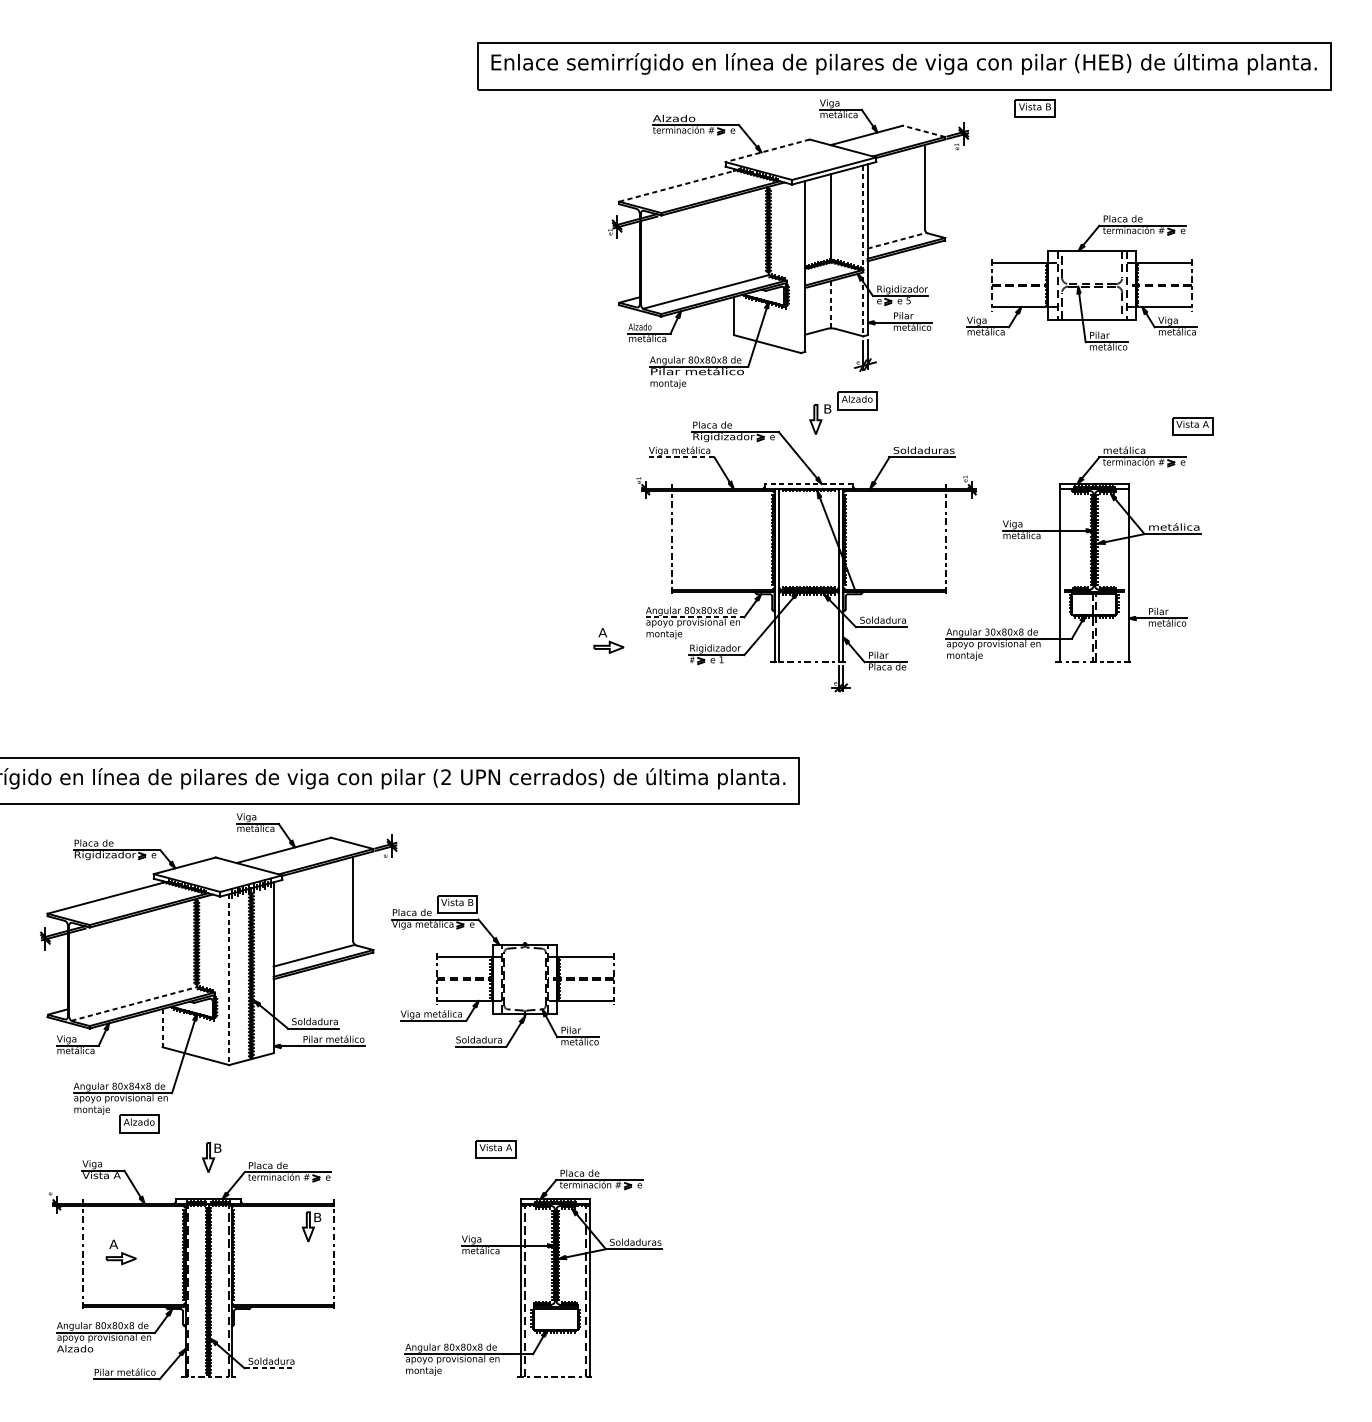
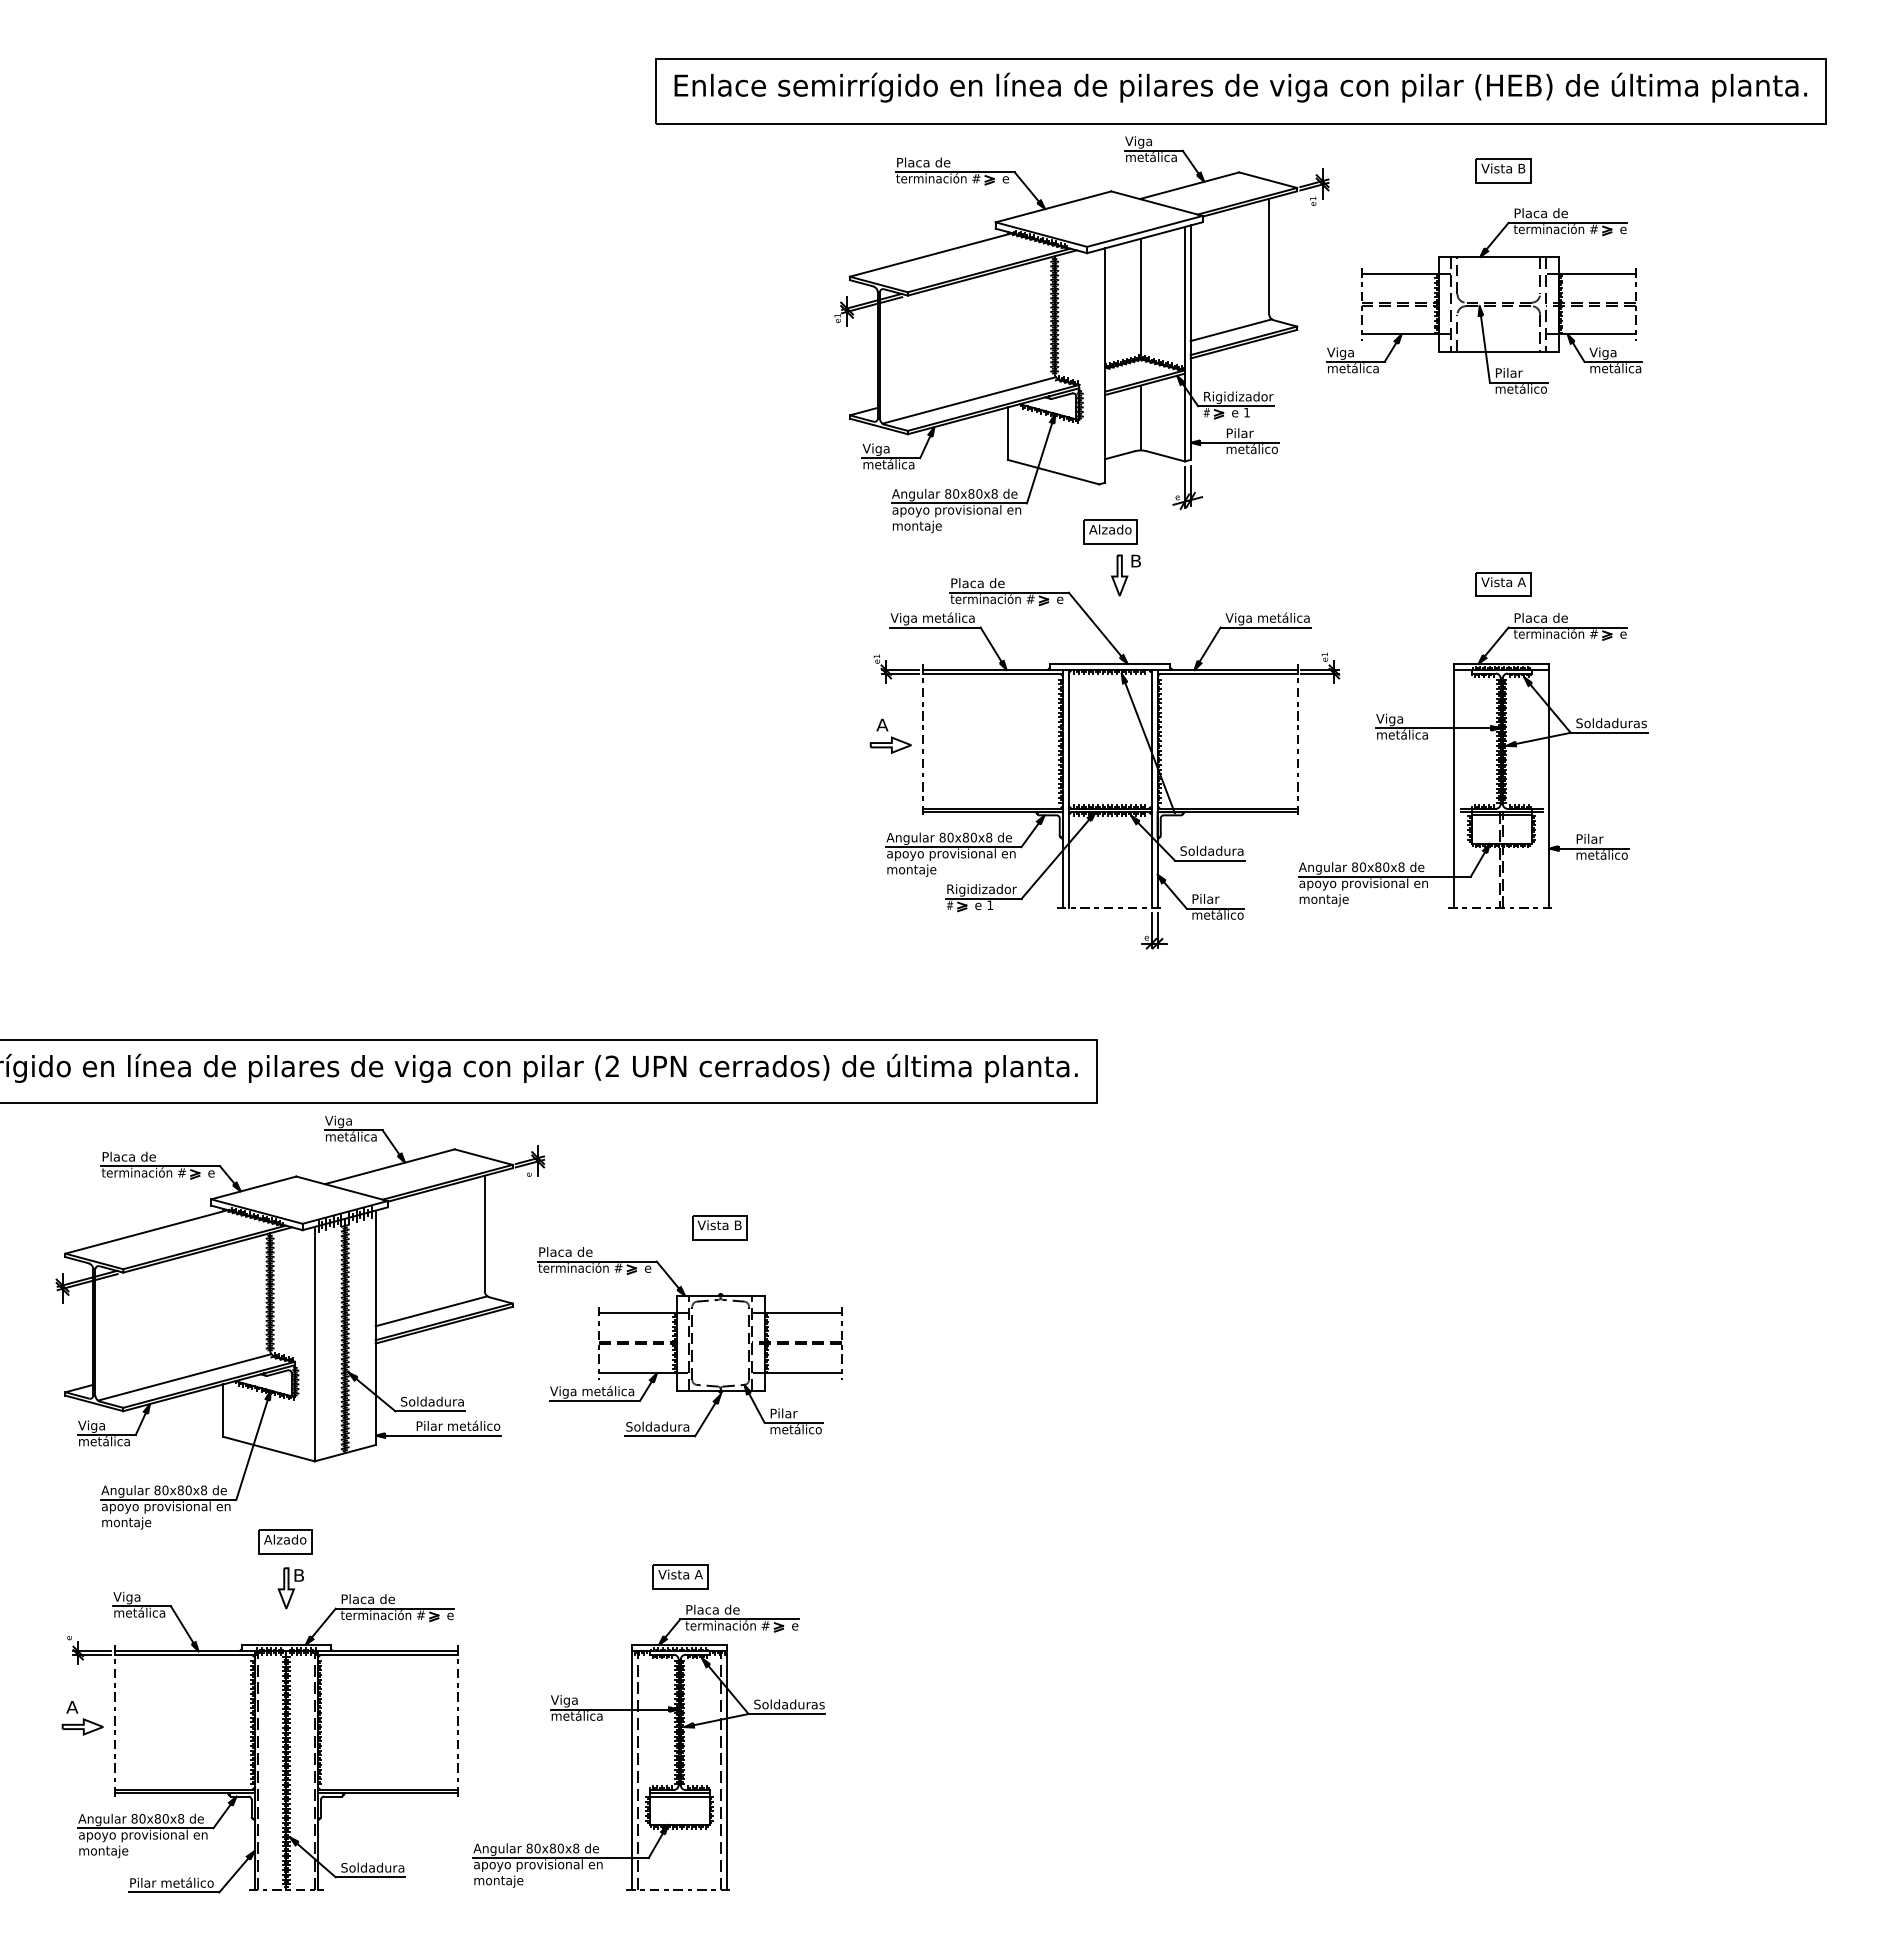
part: (1035, 108) -> (1503, 170), moved
text: (674, 118) -> (925, 162), Alzado -> Placa de
line: (924, 131) -> (1268, 180), dashed -> solid
line: (767, 150) -> (1053, 206), dashed -> solid
line: (678, 185) -> (931, 254), dashed -> solid
line: (897, 240) -> (1231, 330), dashed -> solid
line: (863, 251) -> (1184, 344), dashed -> solid
part: (1081, 282) -> (1484, 300), moved
text: (879, 300) -> (1206, 412), e -> #
text: (908, 300) -> (1246, 412), 5 -> 1
line: (831, 304) -> (1140, 417), dashed -> solid
text: (640, 327) -> (878, 449), Alzado -> Viga
text: (696, 372) -> (956, 510), Pilar metálico -> apoyo provisional en
part: (857, 400) -> (1110, 531), moved
part: (1192, 426) -> (1503, 584), moved
text: (723, 437) -> (992, 600), Rigidizador -> terminación #
text: (923, 450) -> (1267, 618), Soldaduras -> Viga metálica
text: (1124, 450) -> (1542, 617), metálica -> Placa de
line: (681, 457) -> (935, 627), dashed -> solid
line: (809, 483) -> (1110, 663), dashed -> solid
text: (1174, 526) -> (1611, 722), metálica -> Soldaduras
line: (694, 617) -> (953, 847), dashed -> solid
text: (987, 631) -> (1355, 866), 30x80x8 -> 80x80x8
part: (608, 640) -> (890, 735), moved
text: (887, 666) -> (1217, 914), Placa de -> metálico
text: (104, 855) -> (143, 1173), Rigidizador -> terminación #
part: (457, 904) -> (719, 1227), moved
text: (422, 925) -> (580, 1269), Viga metálica -> terminación #
line: (229, 979) -> (314, 1344), dashed -> solid
line: (134, 1003) -> (184, 1377), dashed -> solid
line: (162, 1028) -> (223, 1411), dashed -> solid
text: (137, 1086) -> (188, 1490), 80x84x8 -> 80x80x8
part: (139, 1123) -> (285, 1541), moved
text: (101, 1175) -> (139, 1612), Vista A -> metálica
part: (311, 1226) -> (427, 1683), removed
part: (121, 1252) -> (82, 1718), moved
part: (532, 1273) -> (648, 1747), moved
text: (75, 1349) -> (103, 1851), Alzado -> montaje
line: (269, 1368) -> (370, 1877), dashed -> solid

